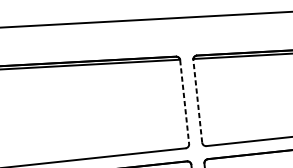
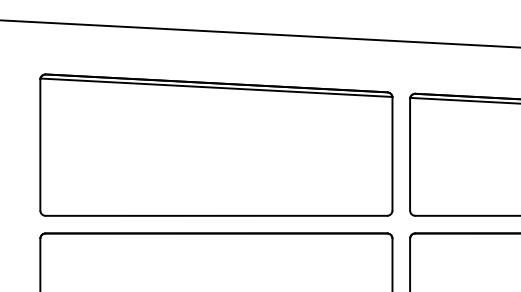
line: (198, 100) -> (410, 154), dashed -> solid
line: (184, 102) -> (392, 154), dashed -> solid

